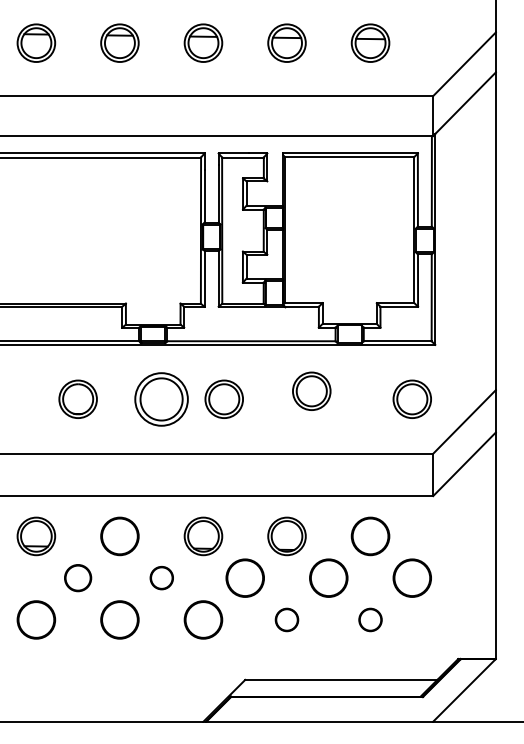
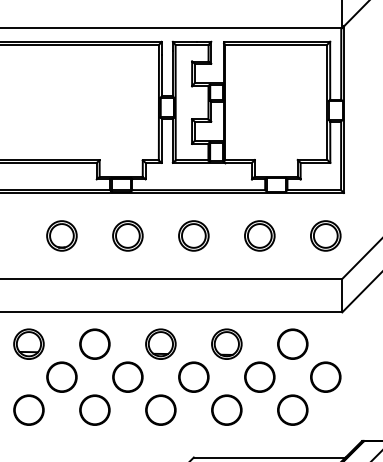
part: (311, 390) -> (259, 235), moved
part: (161, 398) -> (127, 235), size x0.71
part: (223, 398) -> (193, 235), moved
circle: (77, 577) -> (61, 376), size x1.43
circle: (161, 577) -> (127, 376), size x1.67
circle: (286, 619) -> (226, 409), size x1.67
part: (370, 619) -> (292, 409), size x1.67

